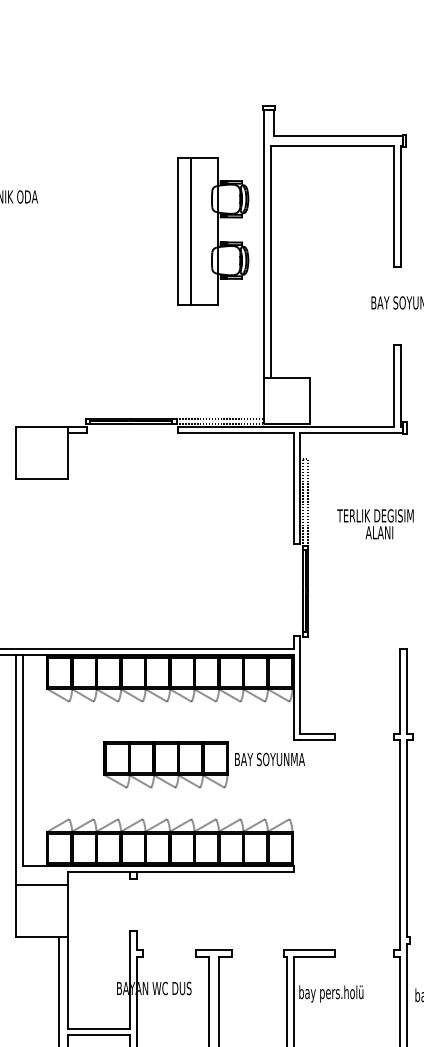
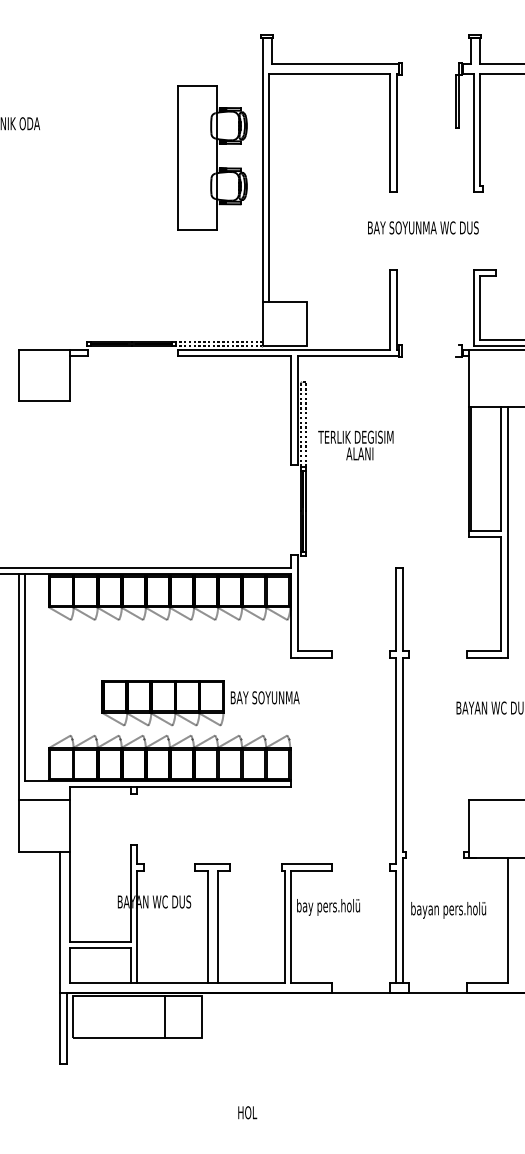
line: (190, 231) -> (190, 157), removed
text: (375, 524) -> (355, 445), moved
part: (204, 765) -> (200, 703), moved

